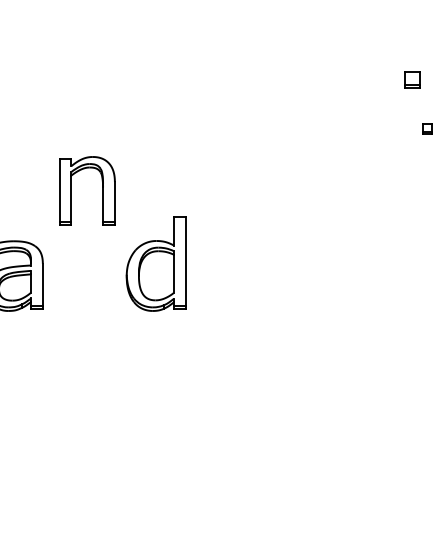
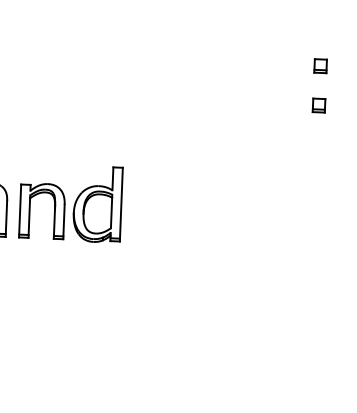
part: (412, 79) -> (320, 65), moved
part: (427, 129) -> (318, 105), size x1.67
part: (102, 190) -> (54, 211), moved

